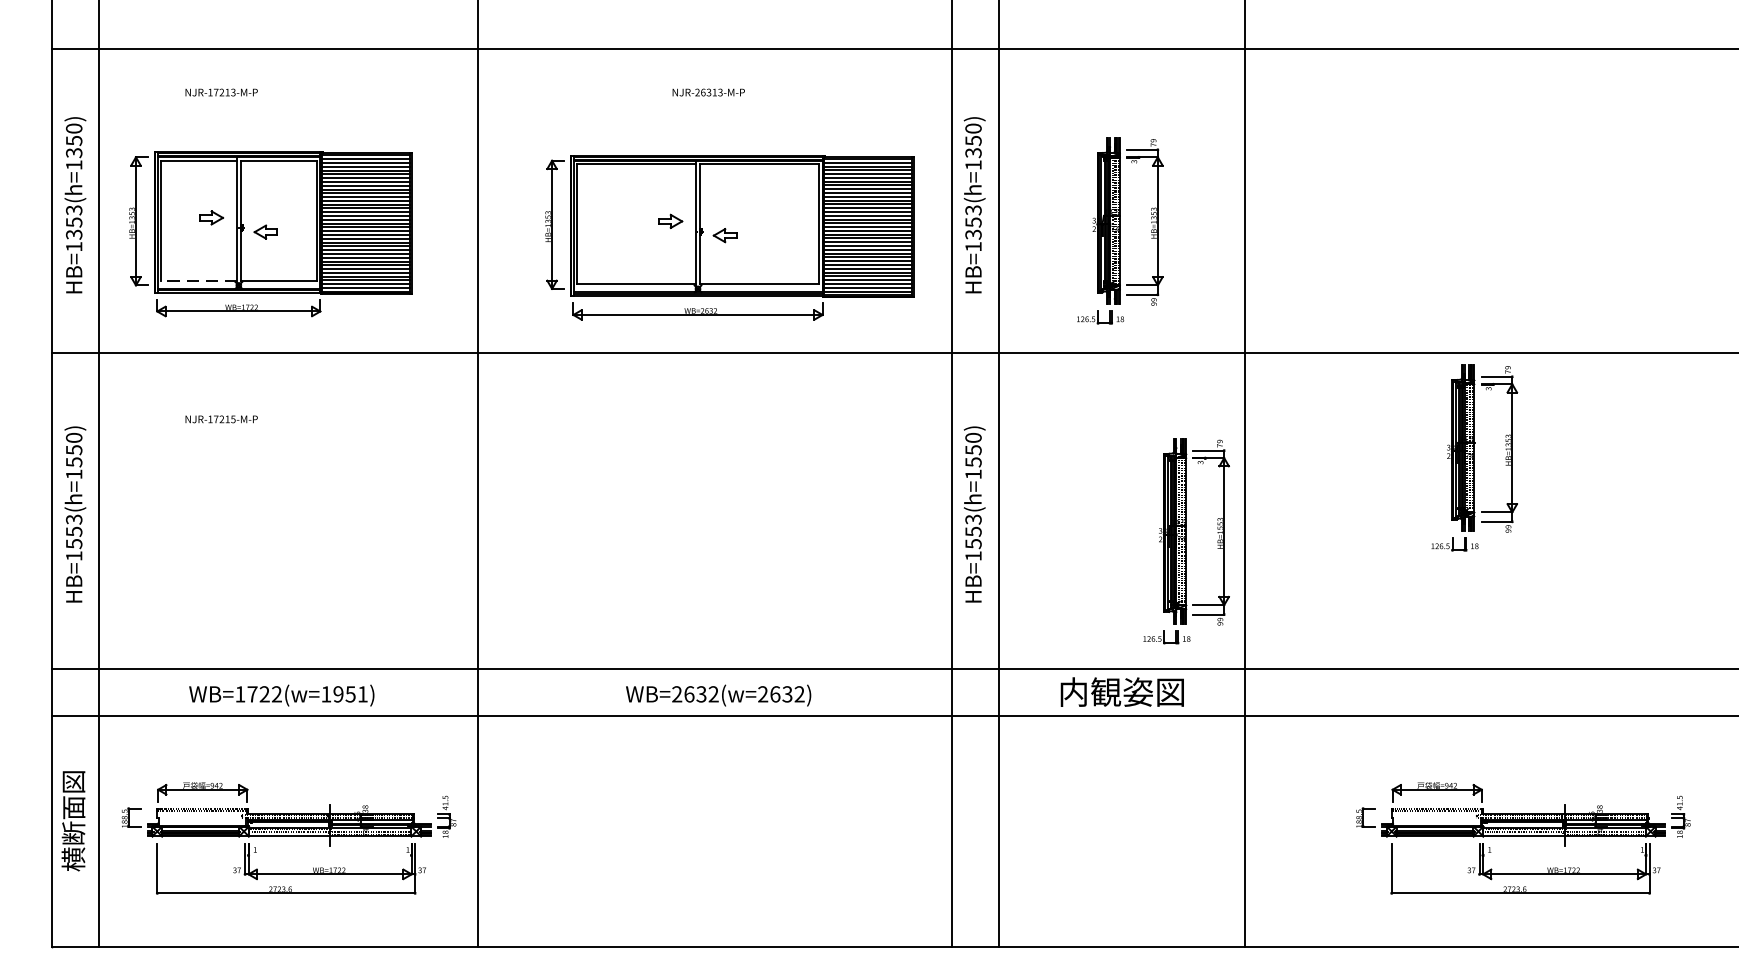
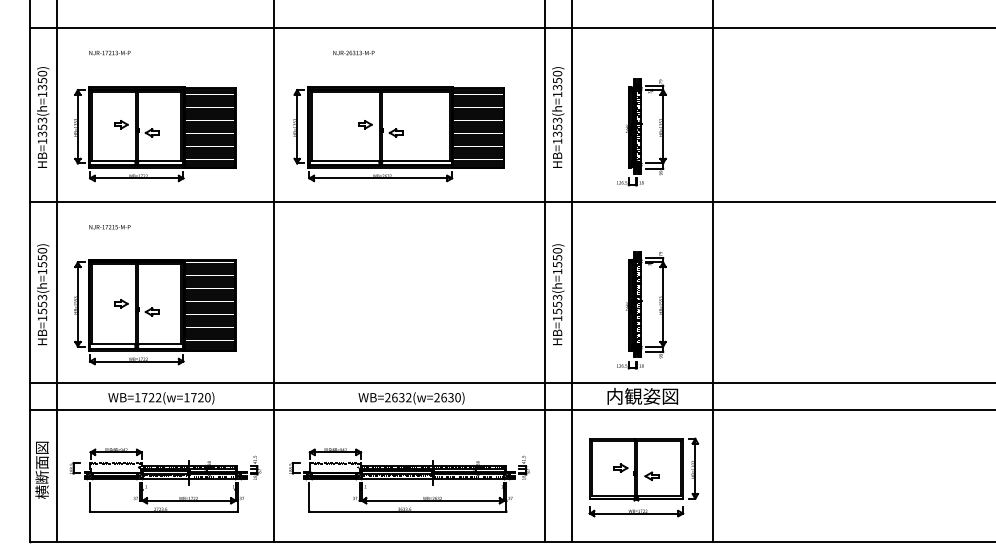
text: (220, 91) -> (109, 52), moved
text: (707, 91) -> (353, 52), moved
part: (728, 238) -> (398, 134), moved
line: (199, 280) -> (114, 160), dashed -> solid
text: (220, 419) -> (109, 227), moved
part: (1474, 458) -> (844, 262), removed
part: (1186, 542) -> (641, 310), moved
part: (271, 545) -> (155, 312), added
text: (350, 694) -> (200, 397), WB=1722(w=1951) -> WB=1722(w=1720)
text: (798, 694) -> (457, 397), WB=2632(w=2632) -> WB=2632(w=2630)
part: (1123, 833) -> (643, 477), added
part: (714, 838) -> (409, 480), added
part: (1523, 838) -> (872, 480), removed

